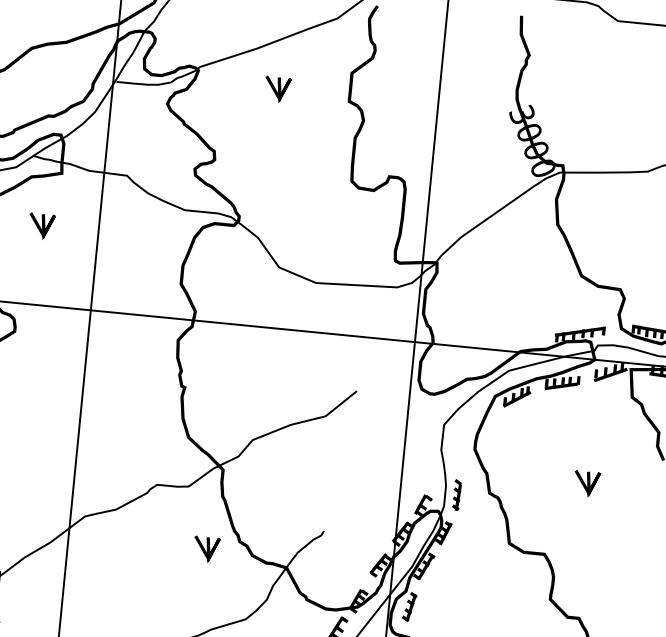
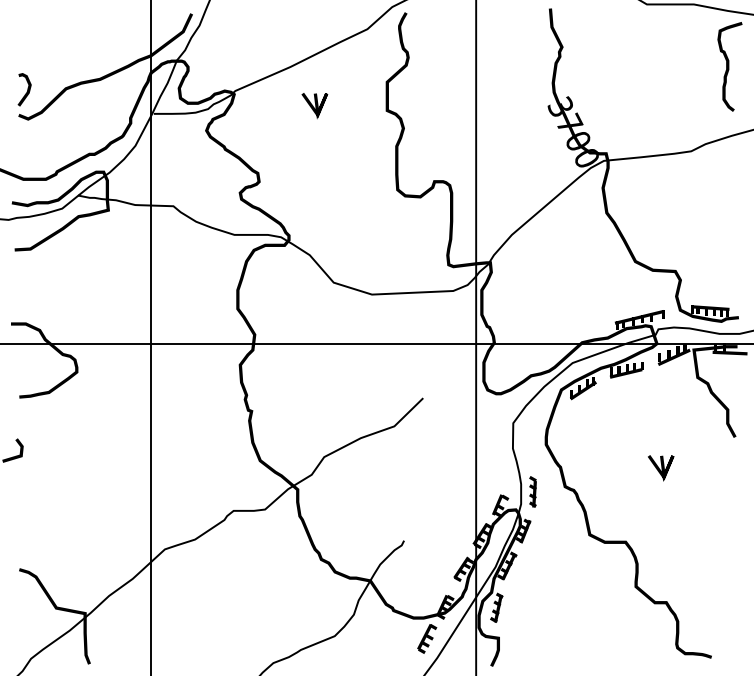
text: (530, 131) -> (570, 122), 3000 -> 3700
line: (41, 226) -> (93, 265), removed
line: (205, 549) -> (287, 570), removed

